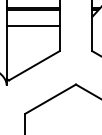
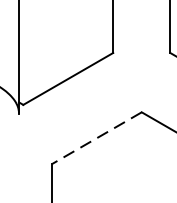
line: (32, 26) -> (64, 9), removed
line: (50, 99) -> (96, 138), solid -> dashed

